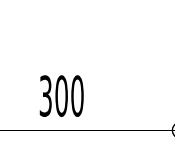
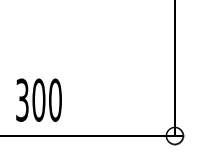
text: (61, 95) -> (38, 99), moved

